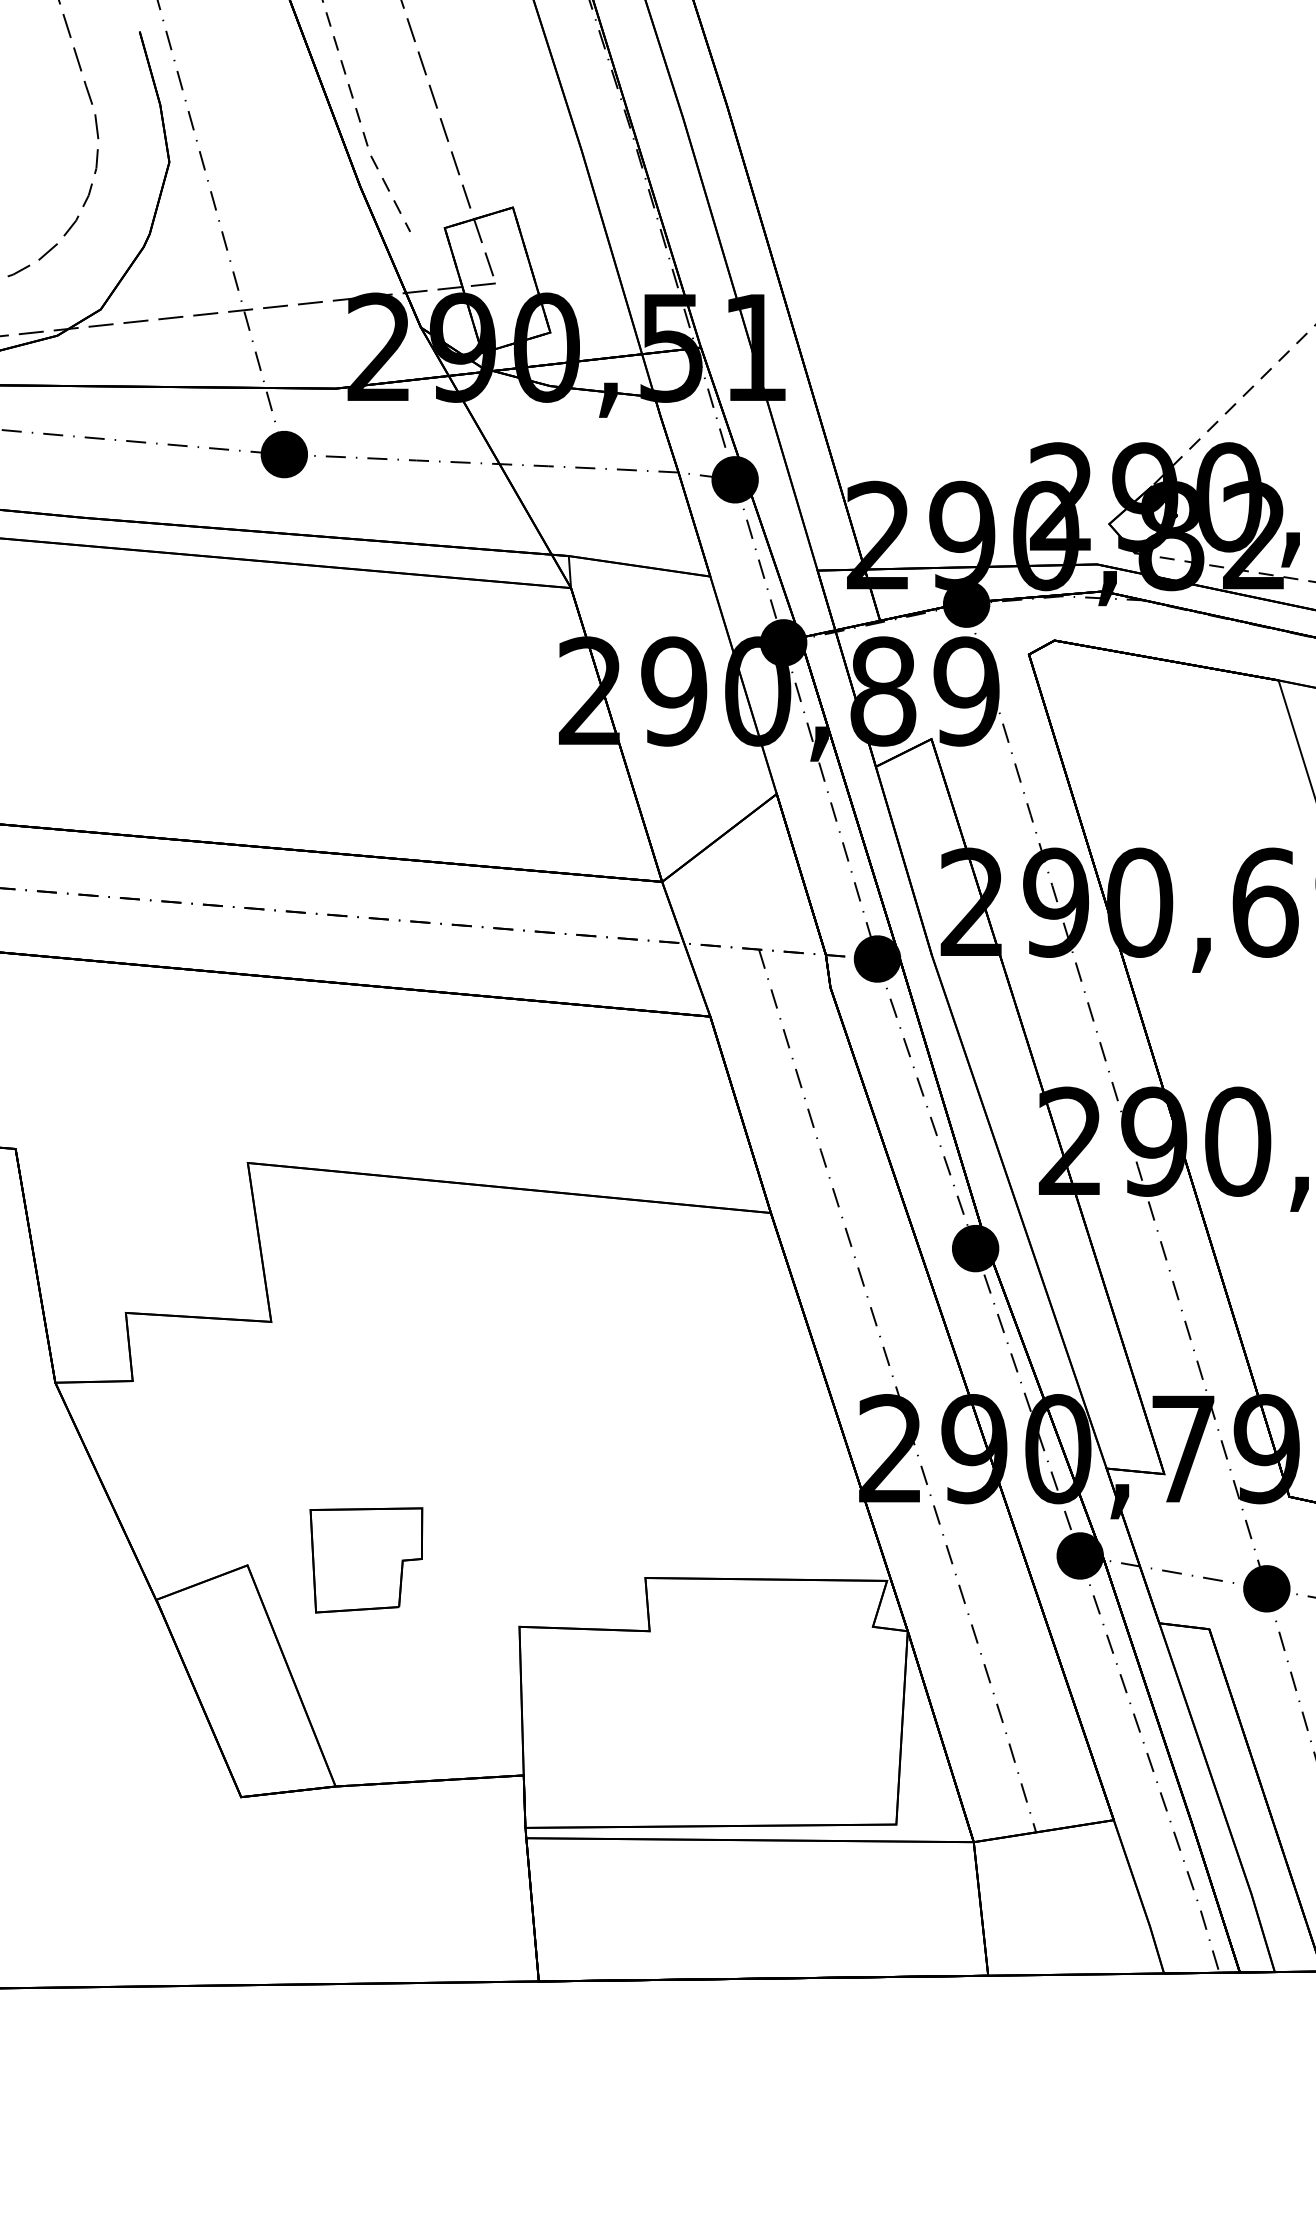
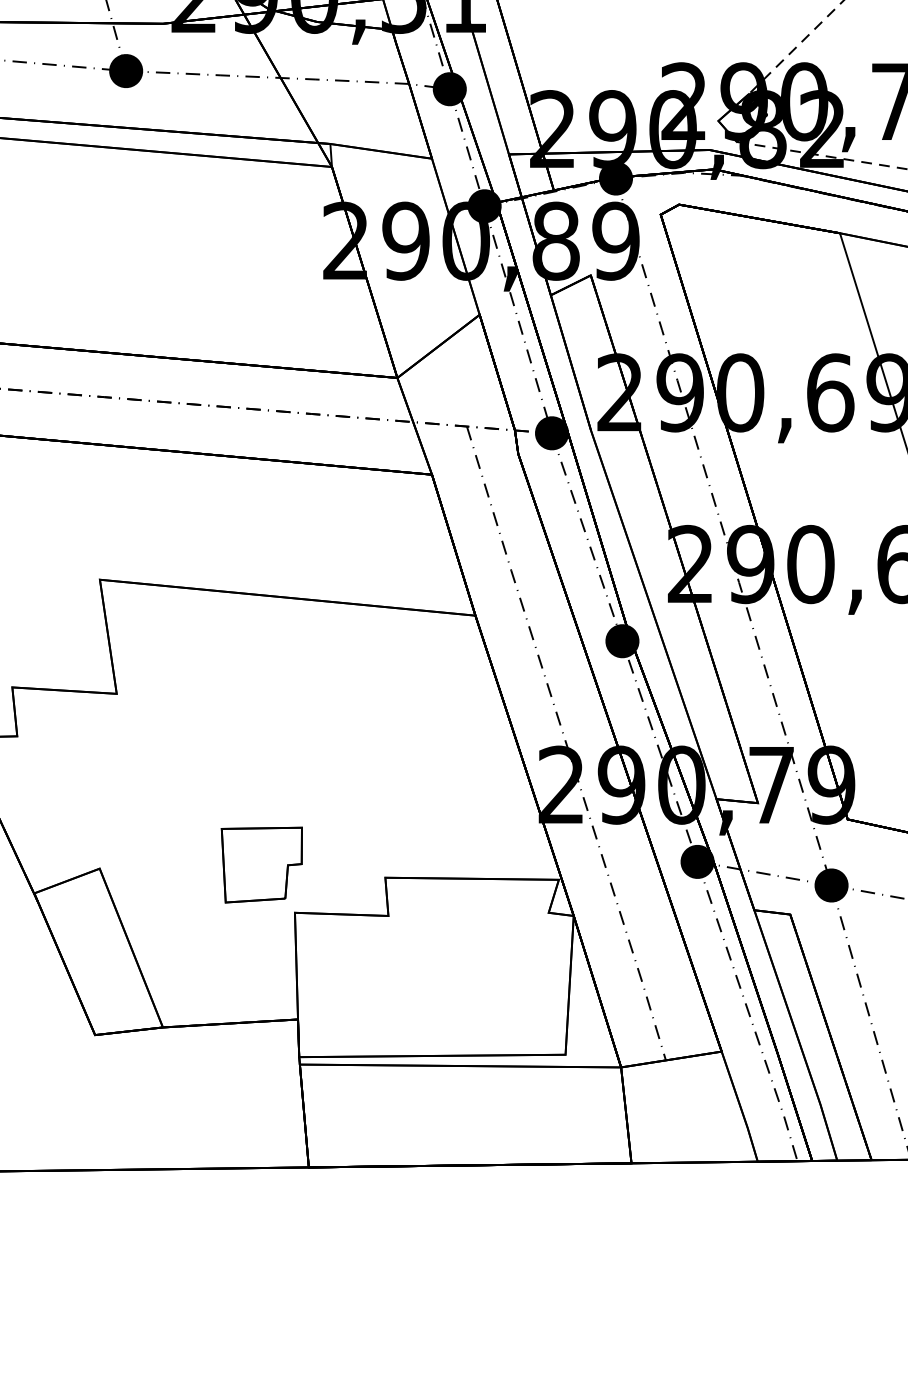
part: (366, 1560) -> (261, 865), moved

